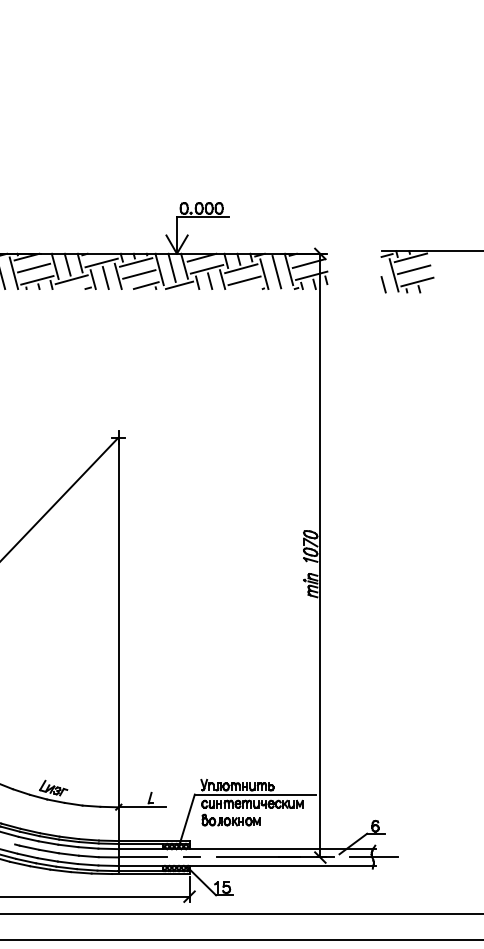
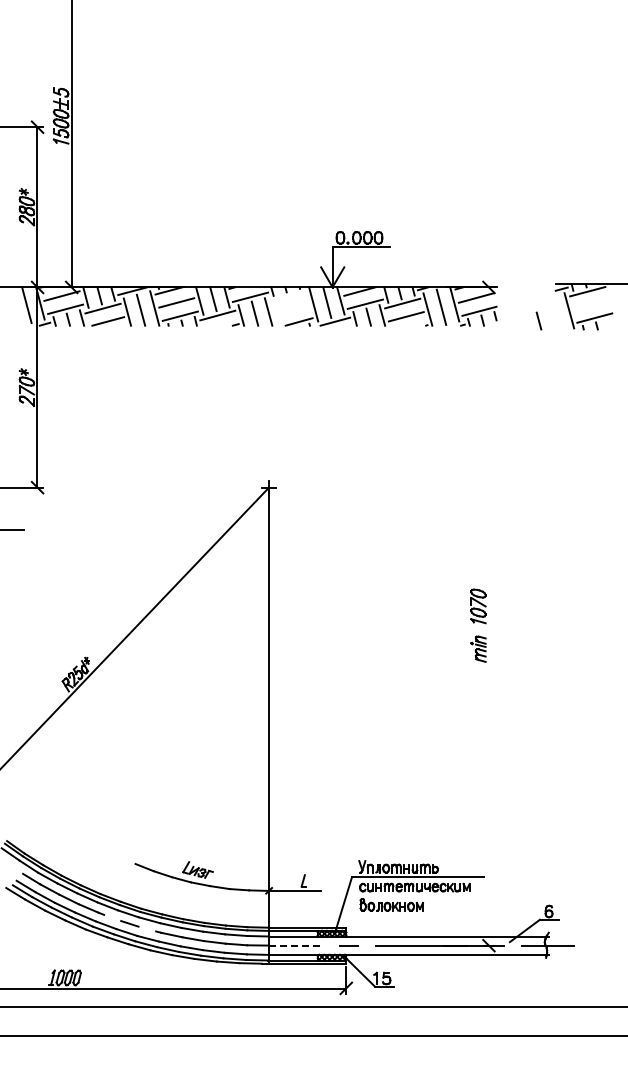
line: (135, 262) -> (287, 296), removed
line: (413, 269) -> (590, 304), removed
line: (139, 274) -> (291, 309), removed
line: (383, 284) -> (538, 320), moved
line: (320, 555) -> (489, 616), removed
line: (142, 857) -> (295, 945), solid -> dashed

